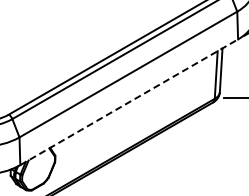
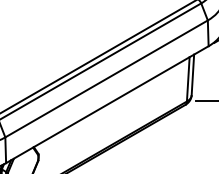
line: (129, 102) -> (107, 104), dashed -> solid

